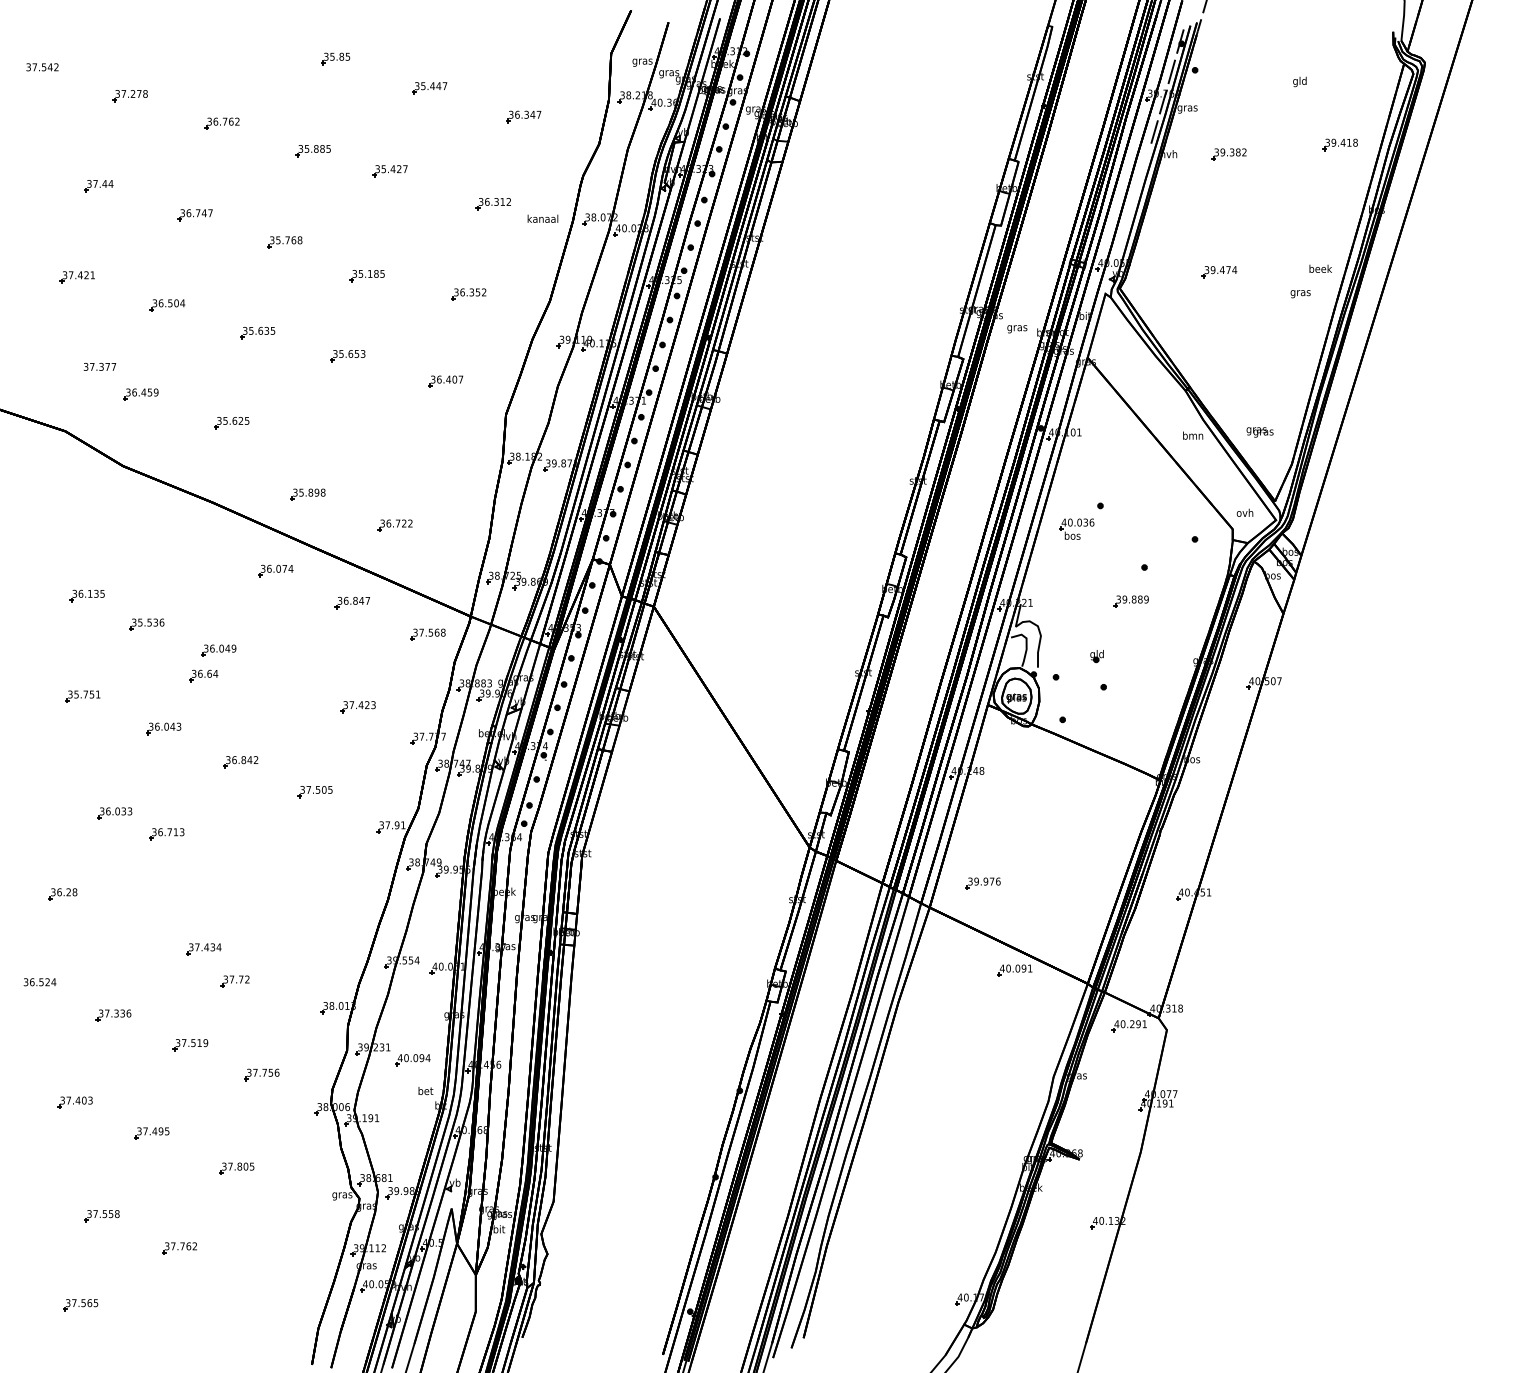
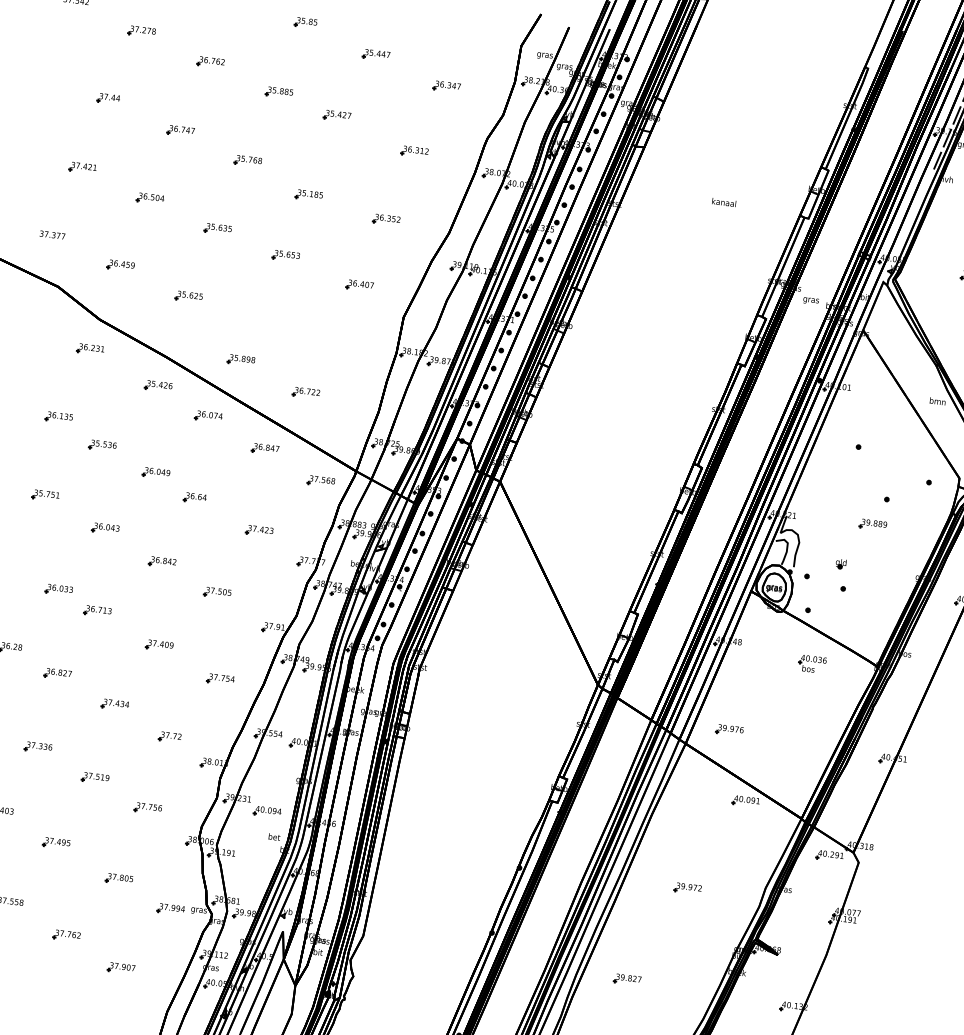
text: (542, 218) -> (723, 202), moved
text: (99, 366) -> (52, 234), moved
part: (115, 505) -> (90, 349), added
part: (1076, 528) -> (812, 663), moved
part: (207, 540) -> (158, 386), added
part: (203, 675) -> (195, 497), moved
part: (249, 867) -> (158, 645), added
part: (332, 900) -> (220, 679), added
part: (125, 919) -> (57, 673), added
part: (234, 981) -> (169, 737), moved
part: (954, 1089) -> (687, 888), added
part: (306, 1198) -> (170, 909), added
part: (893, 1214) -> (627, 979), added
part: (253, 1280) -> (121, 968), added

